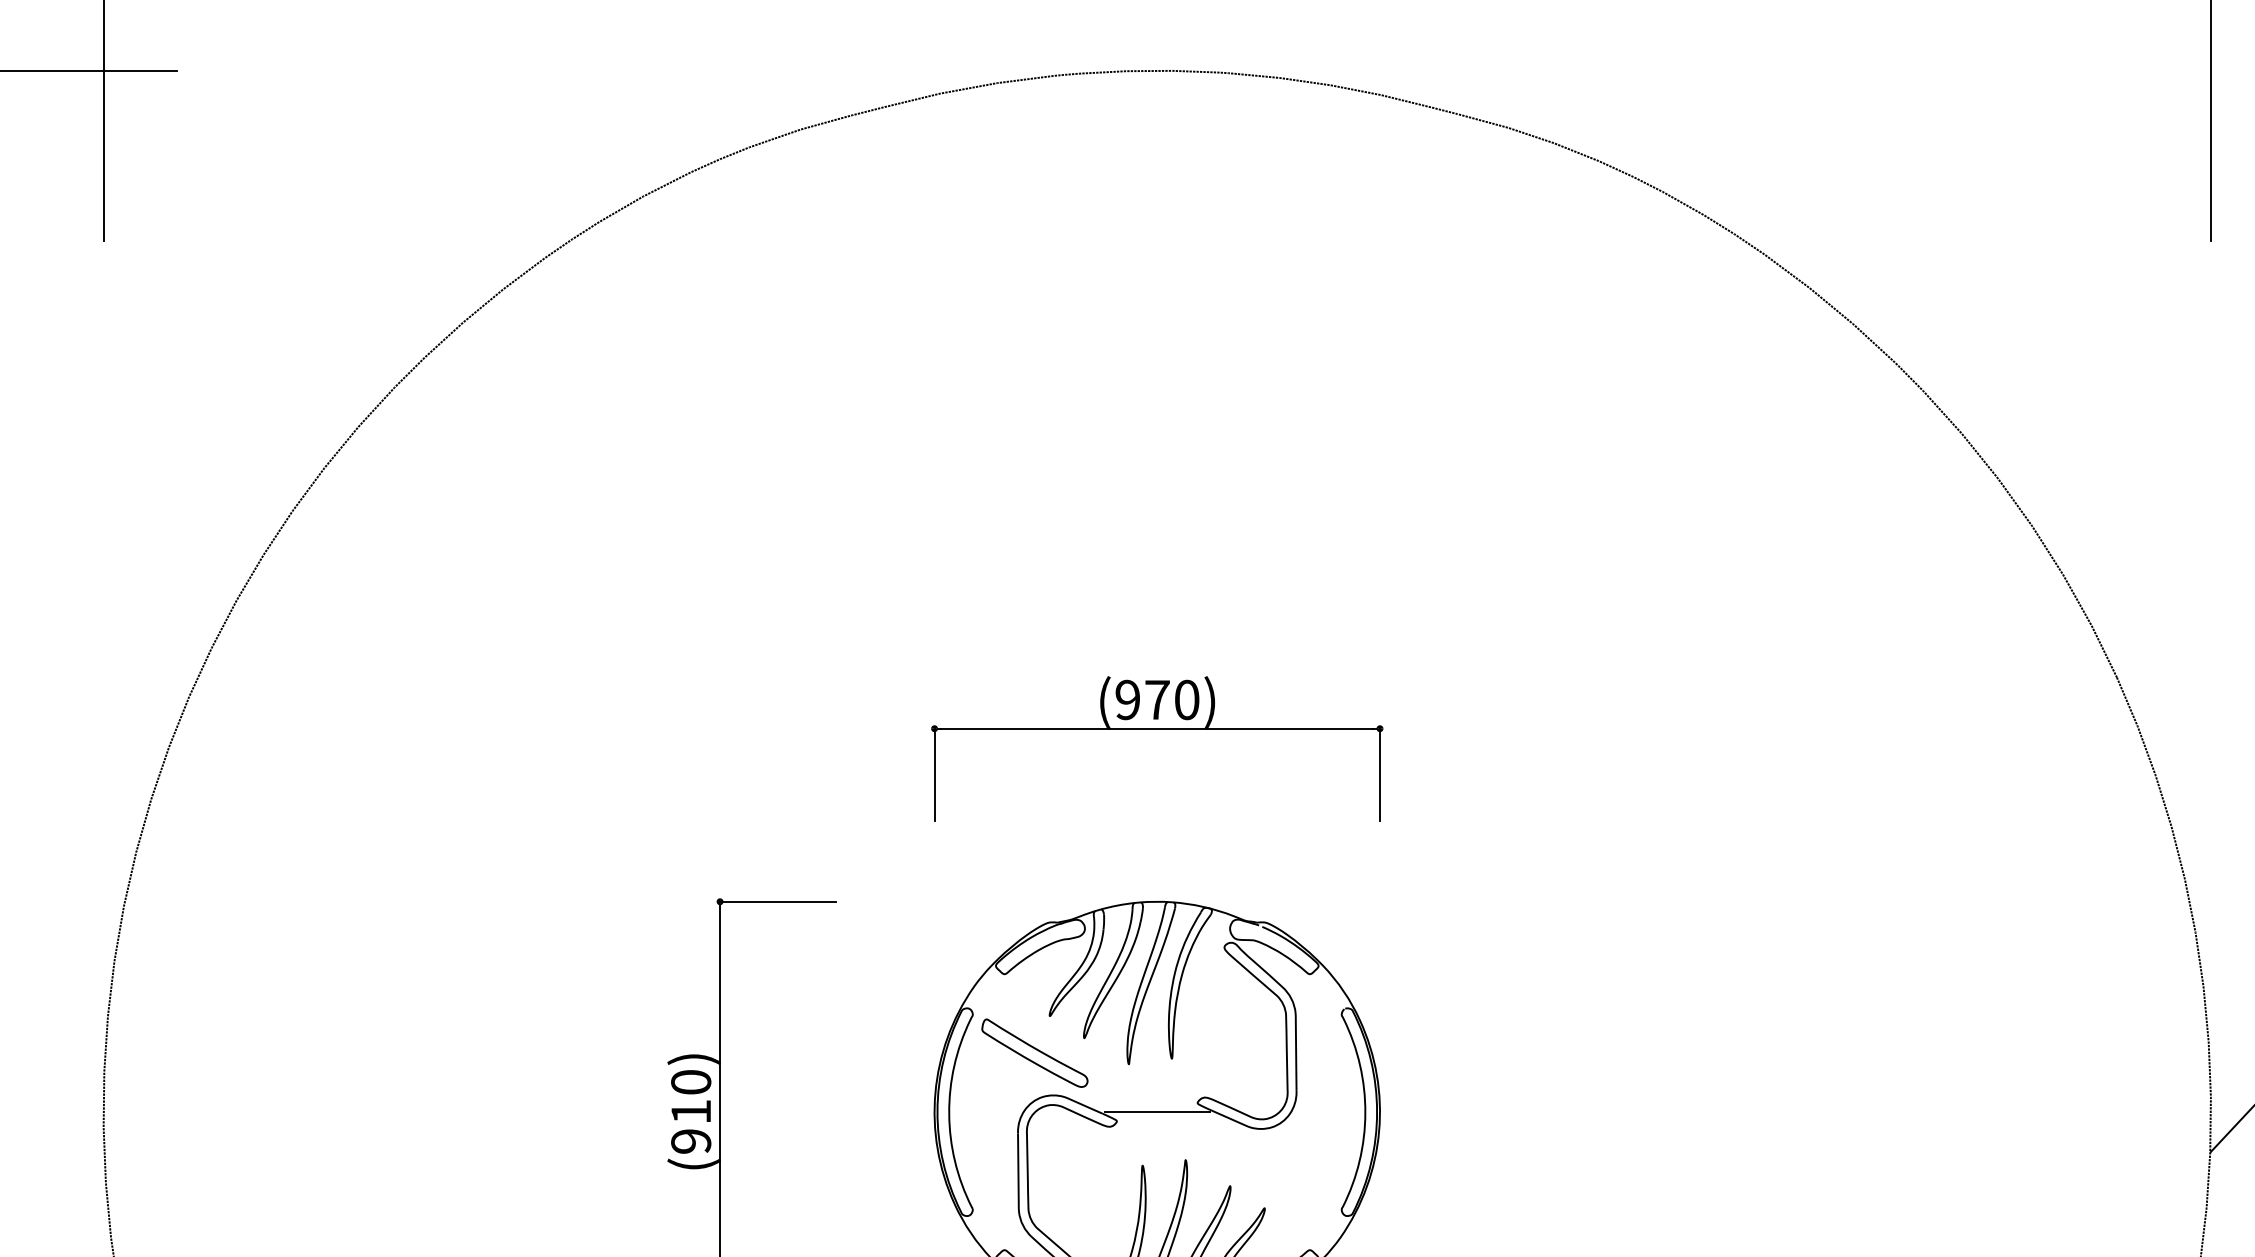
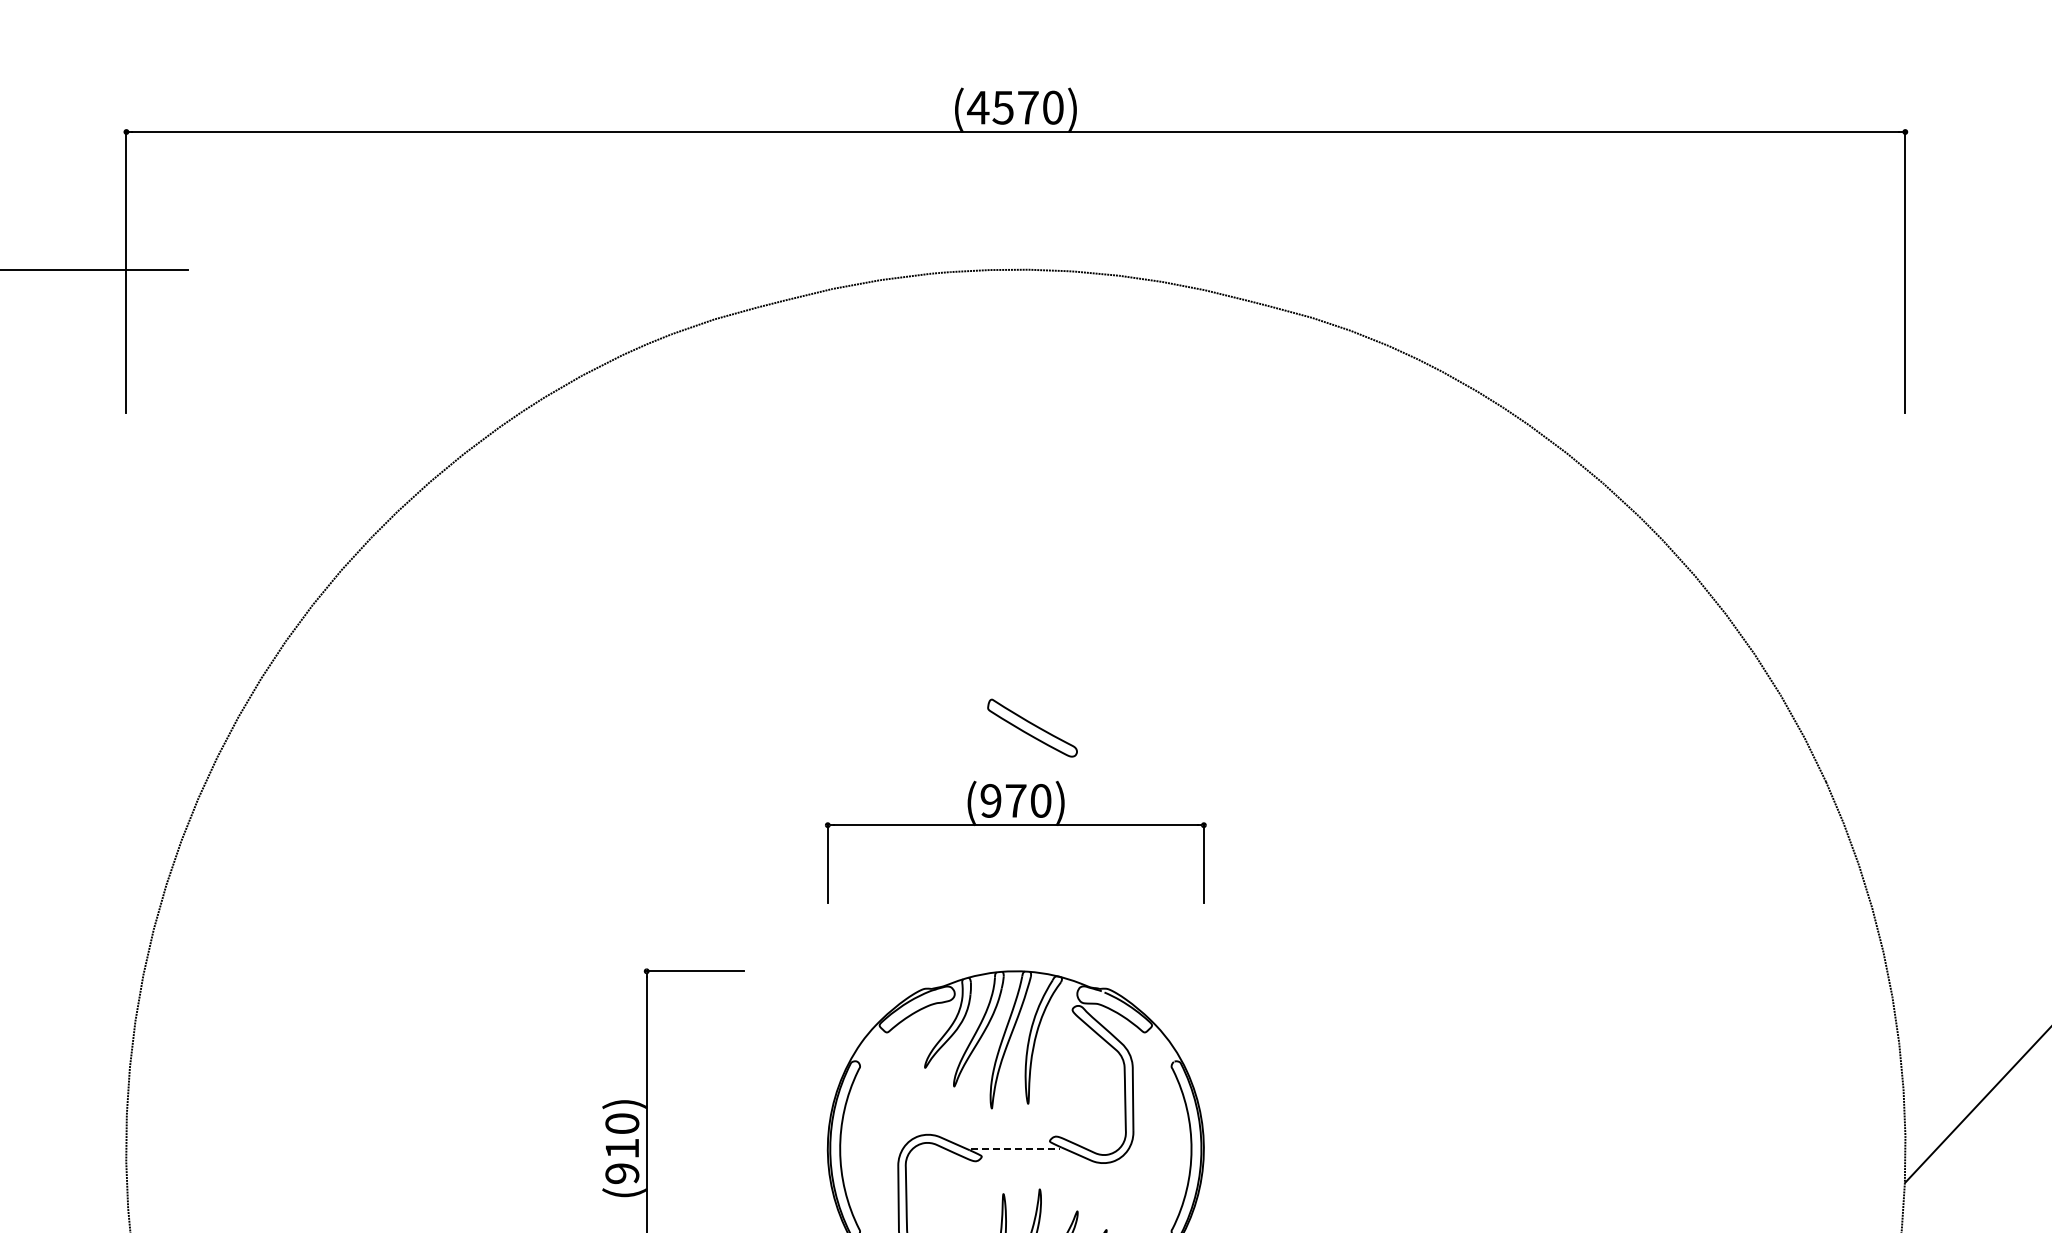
part: (1034, 1052) -> (1032, 727), moved
line: (1156, 1111) -> (1015, 1148), solid -> dashed

